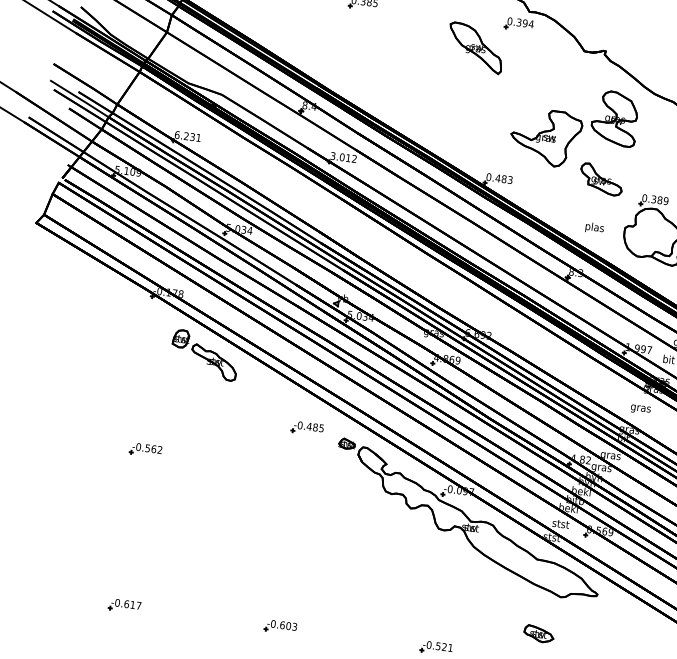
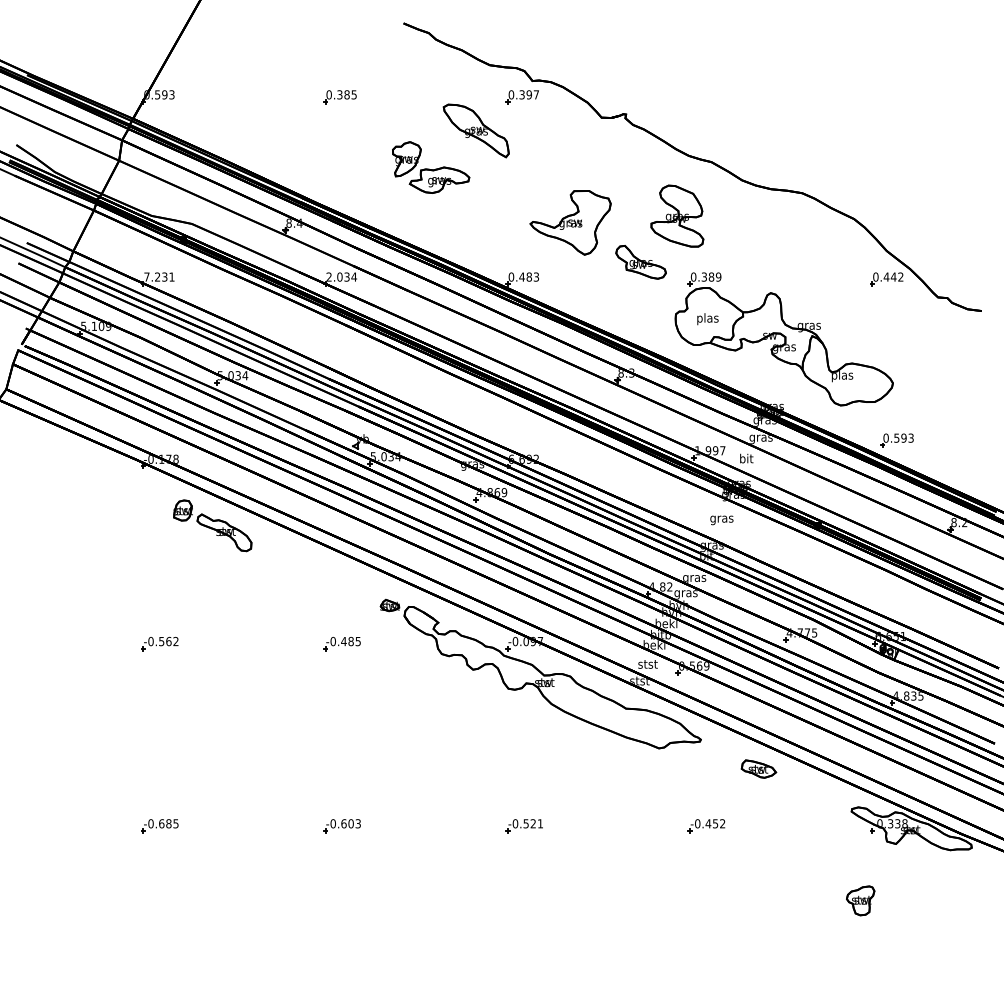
text: (531, 23) -> (536, 94), 0.394 -> 0.397
part: (433, 74) -> (431, 167), added
part: (615, 118) -> (677, 215), moved
text: (176, 134) -> (146, 276), 6.231 -> 7.231
text: (343, 157) -> (341, 276), 3.012 -> 2.034
text: (594, 228) -> (707, 319), moved
part: (306, 428) -> (341, 644), moved
text: (135, 605) -> (172, 823), -0.617 -> -0.685
part: (538, 633) -> (758, 768), moved

